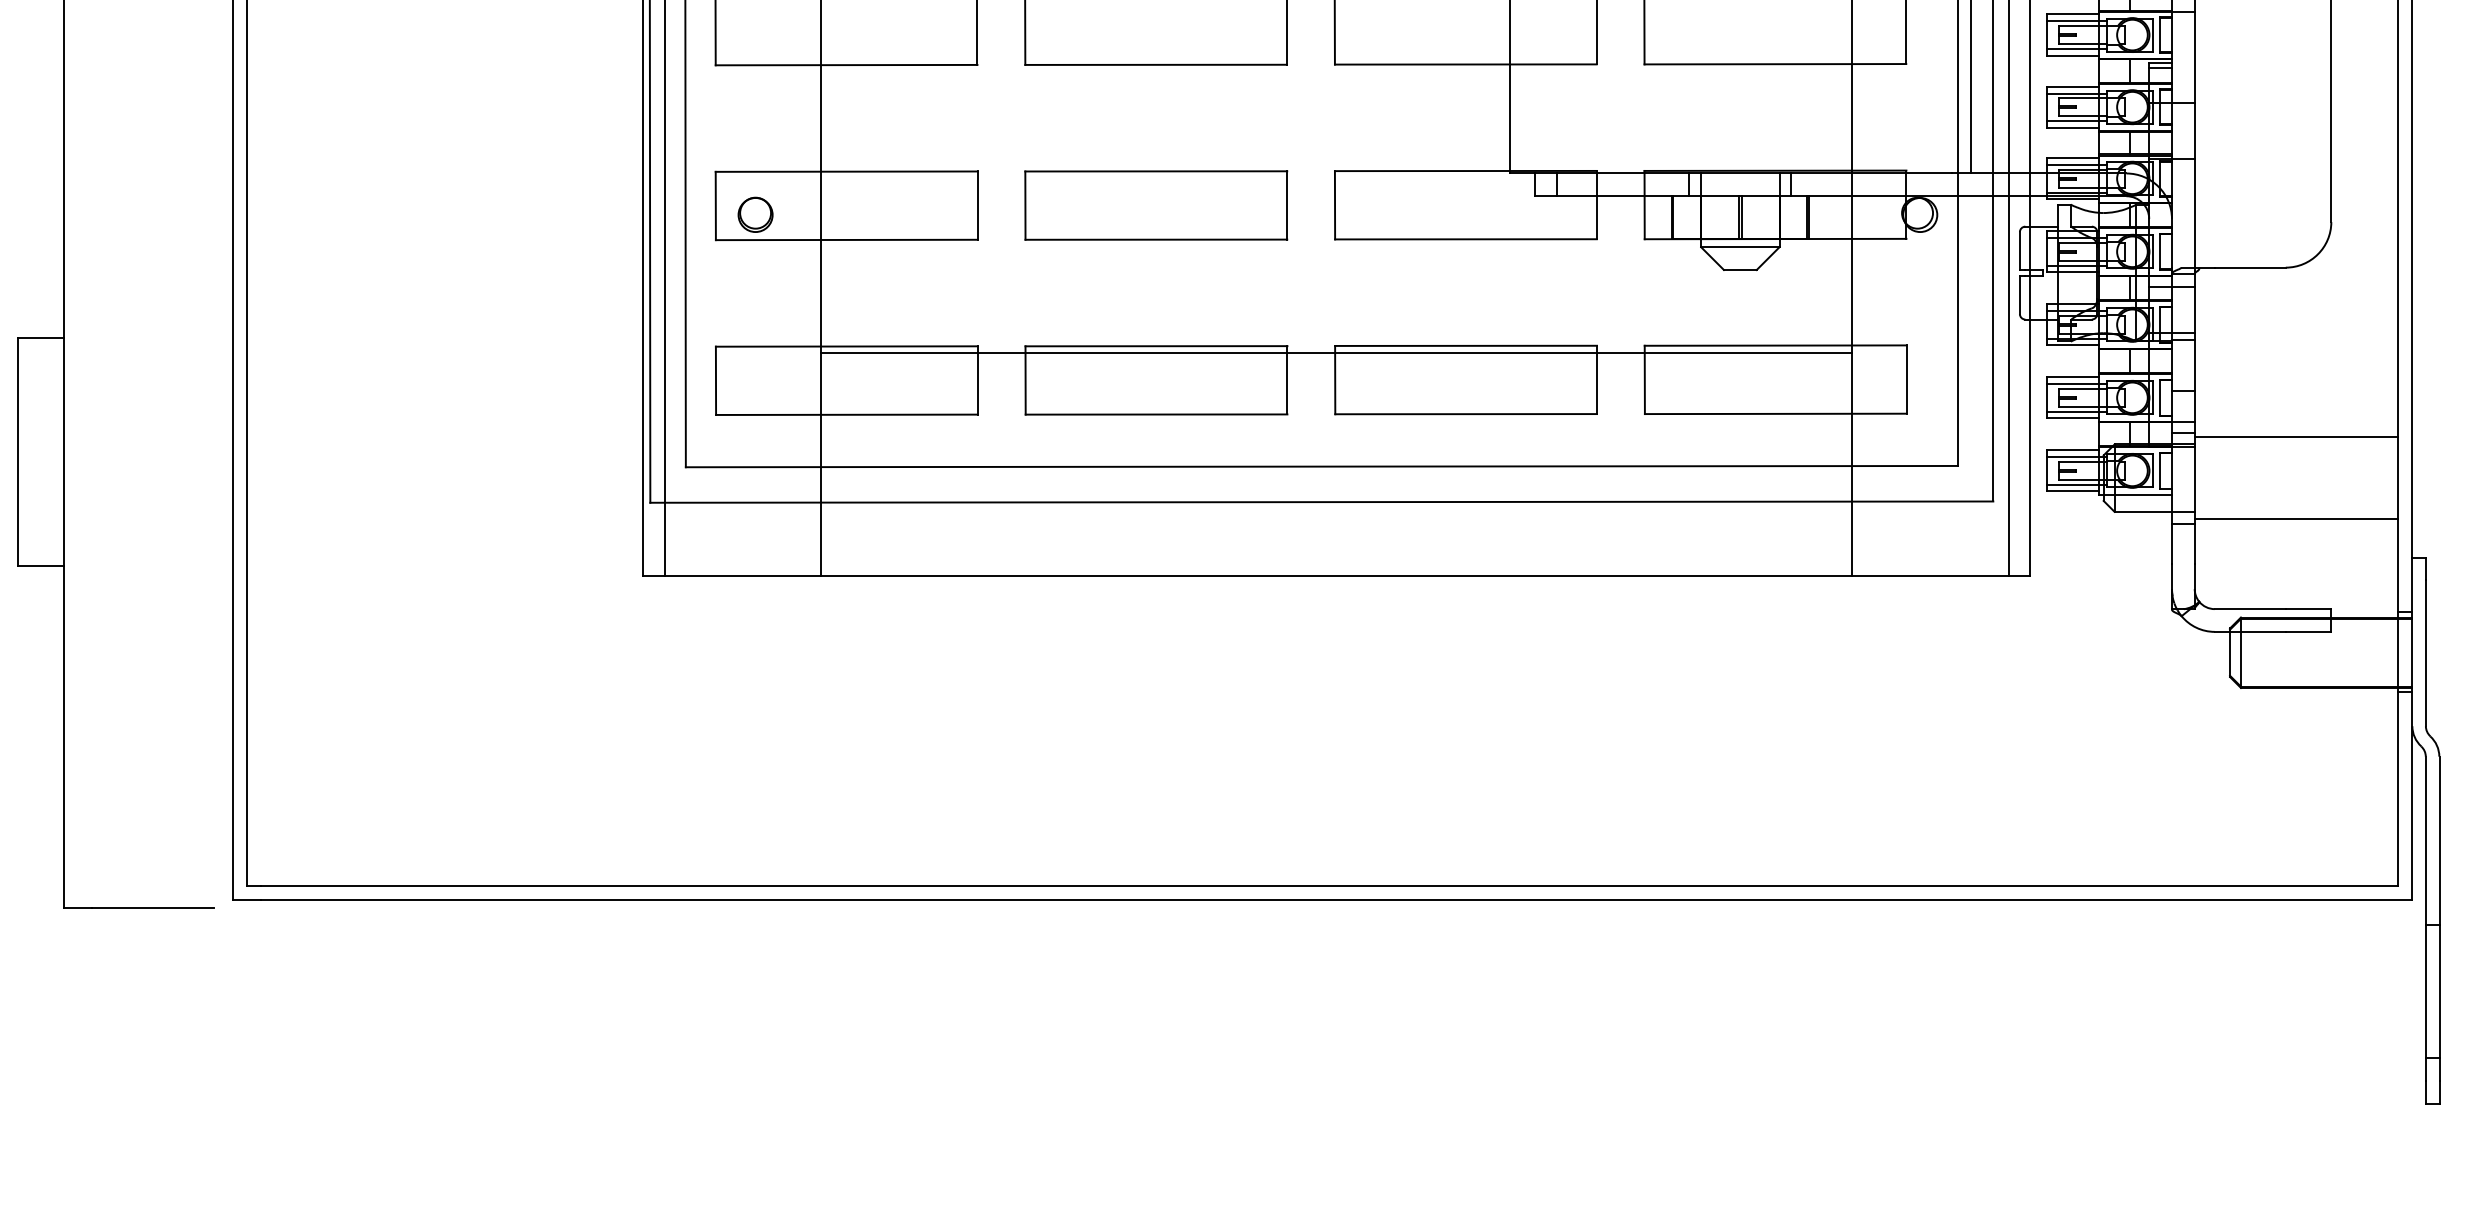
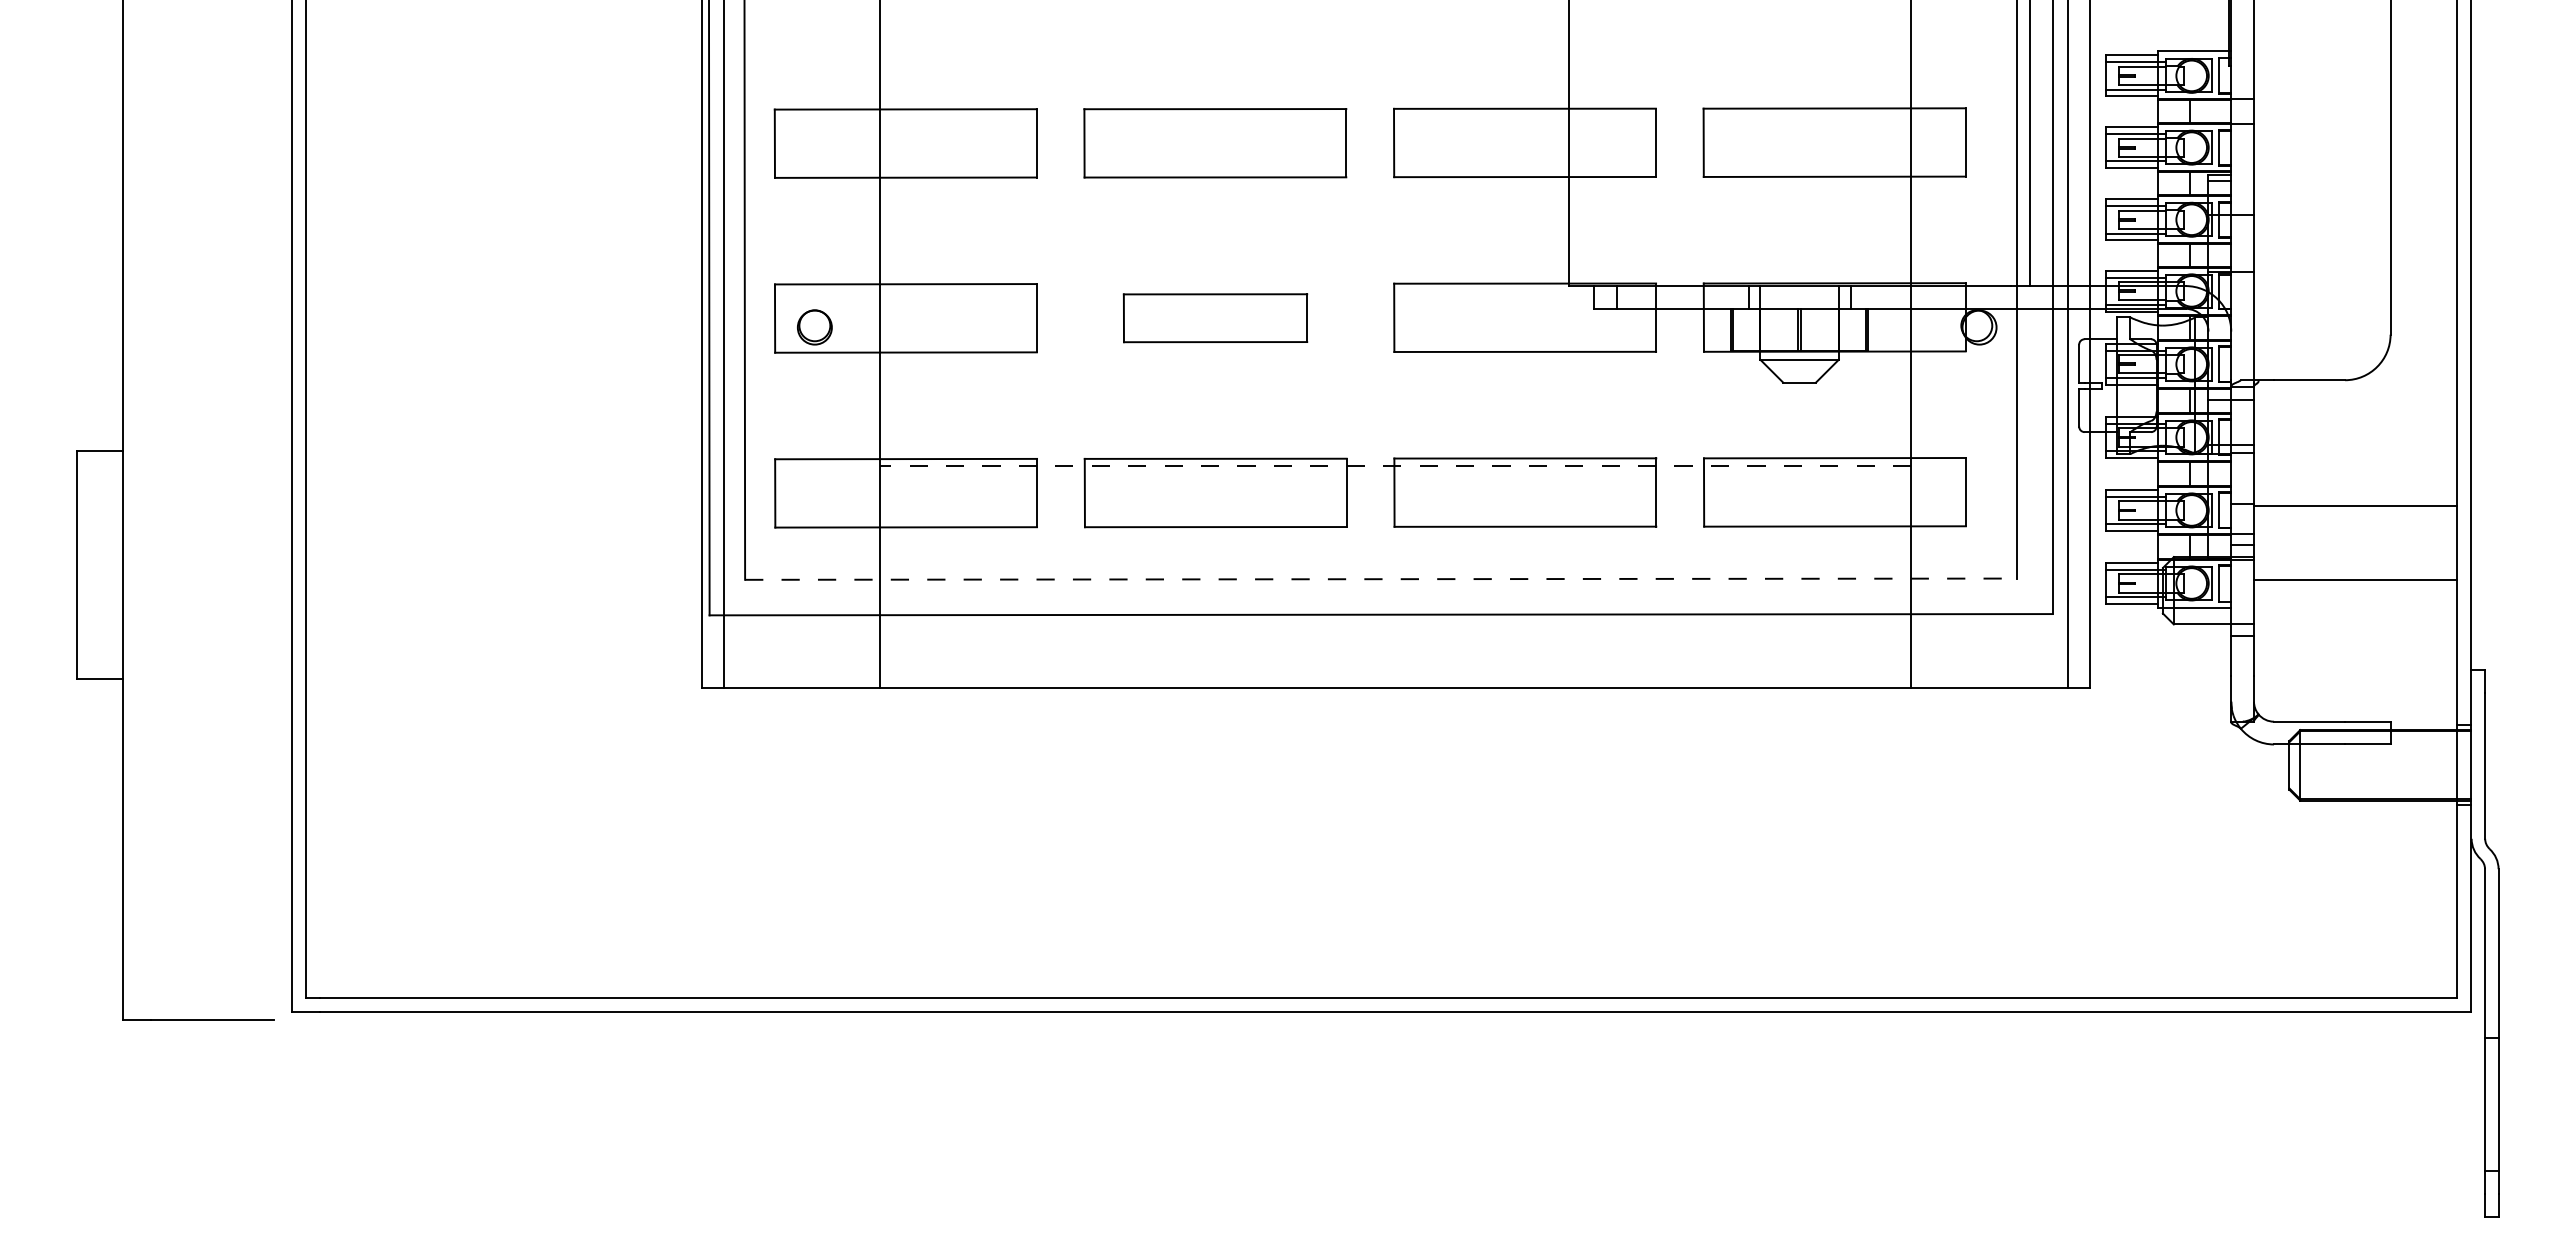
part: (1156, 205) -> (1215, 318), size x0.7
line: (1336, 353) -> (1395, 466), solid -> dashed
line: (2296, 436) -> (2355, 505), moved
line: (1322, 466) -> (1381, 579), solid -> dashed
line: (2296, 518) -> (2355, 579), moved

